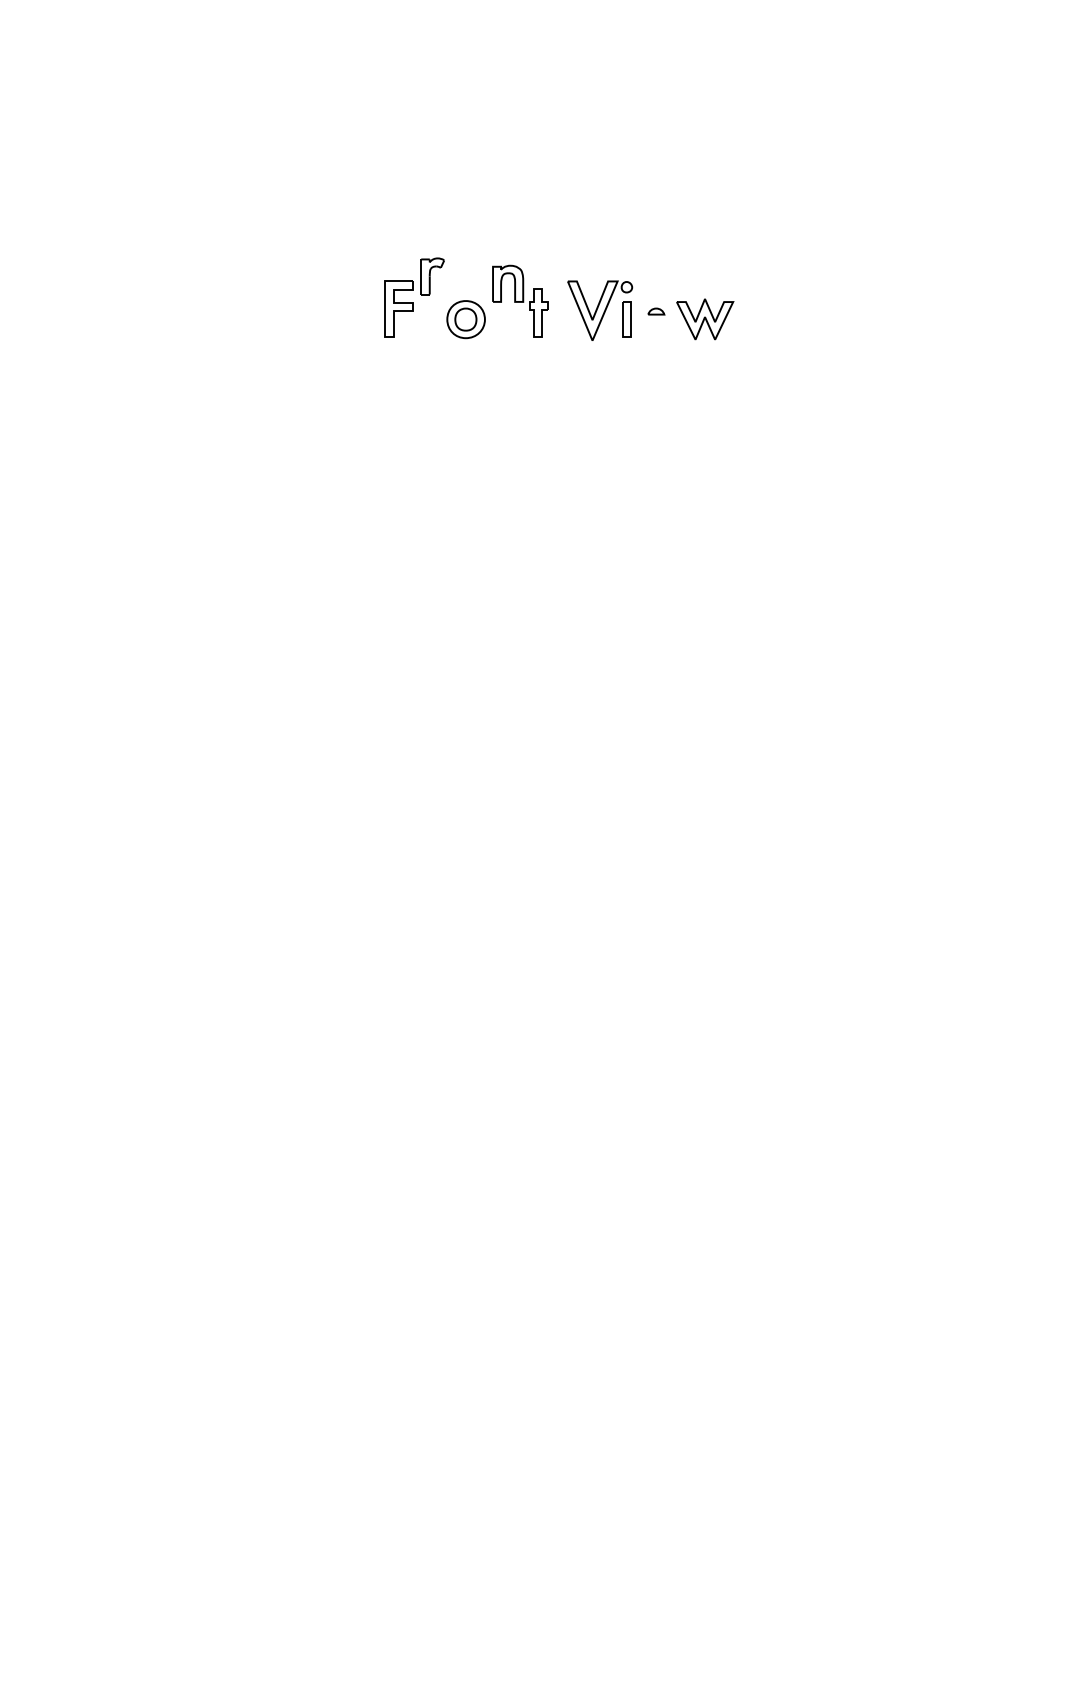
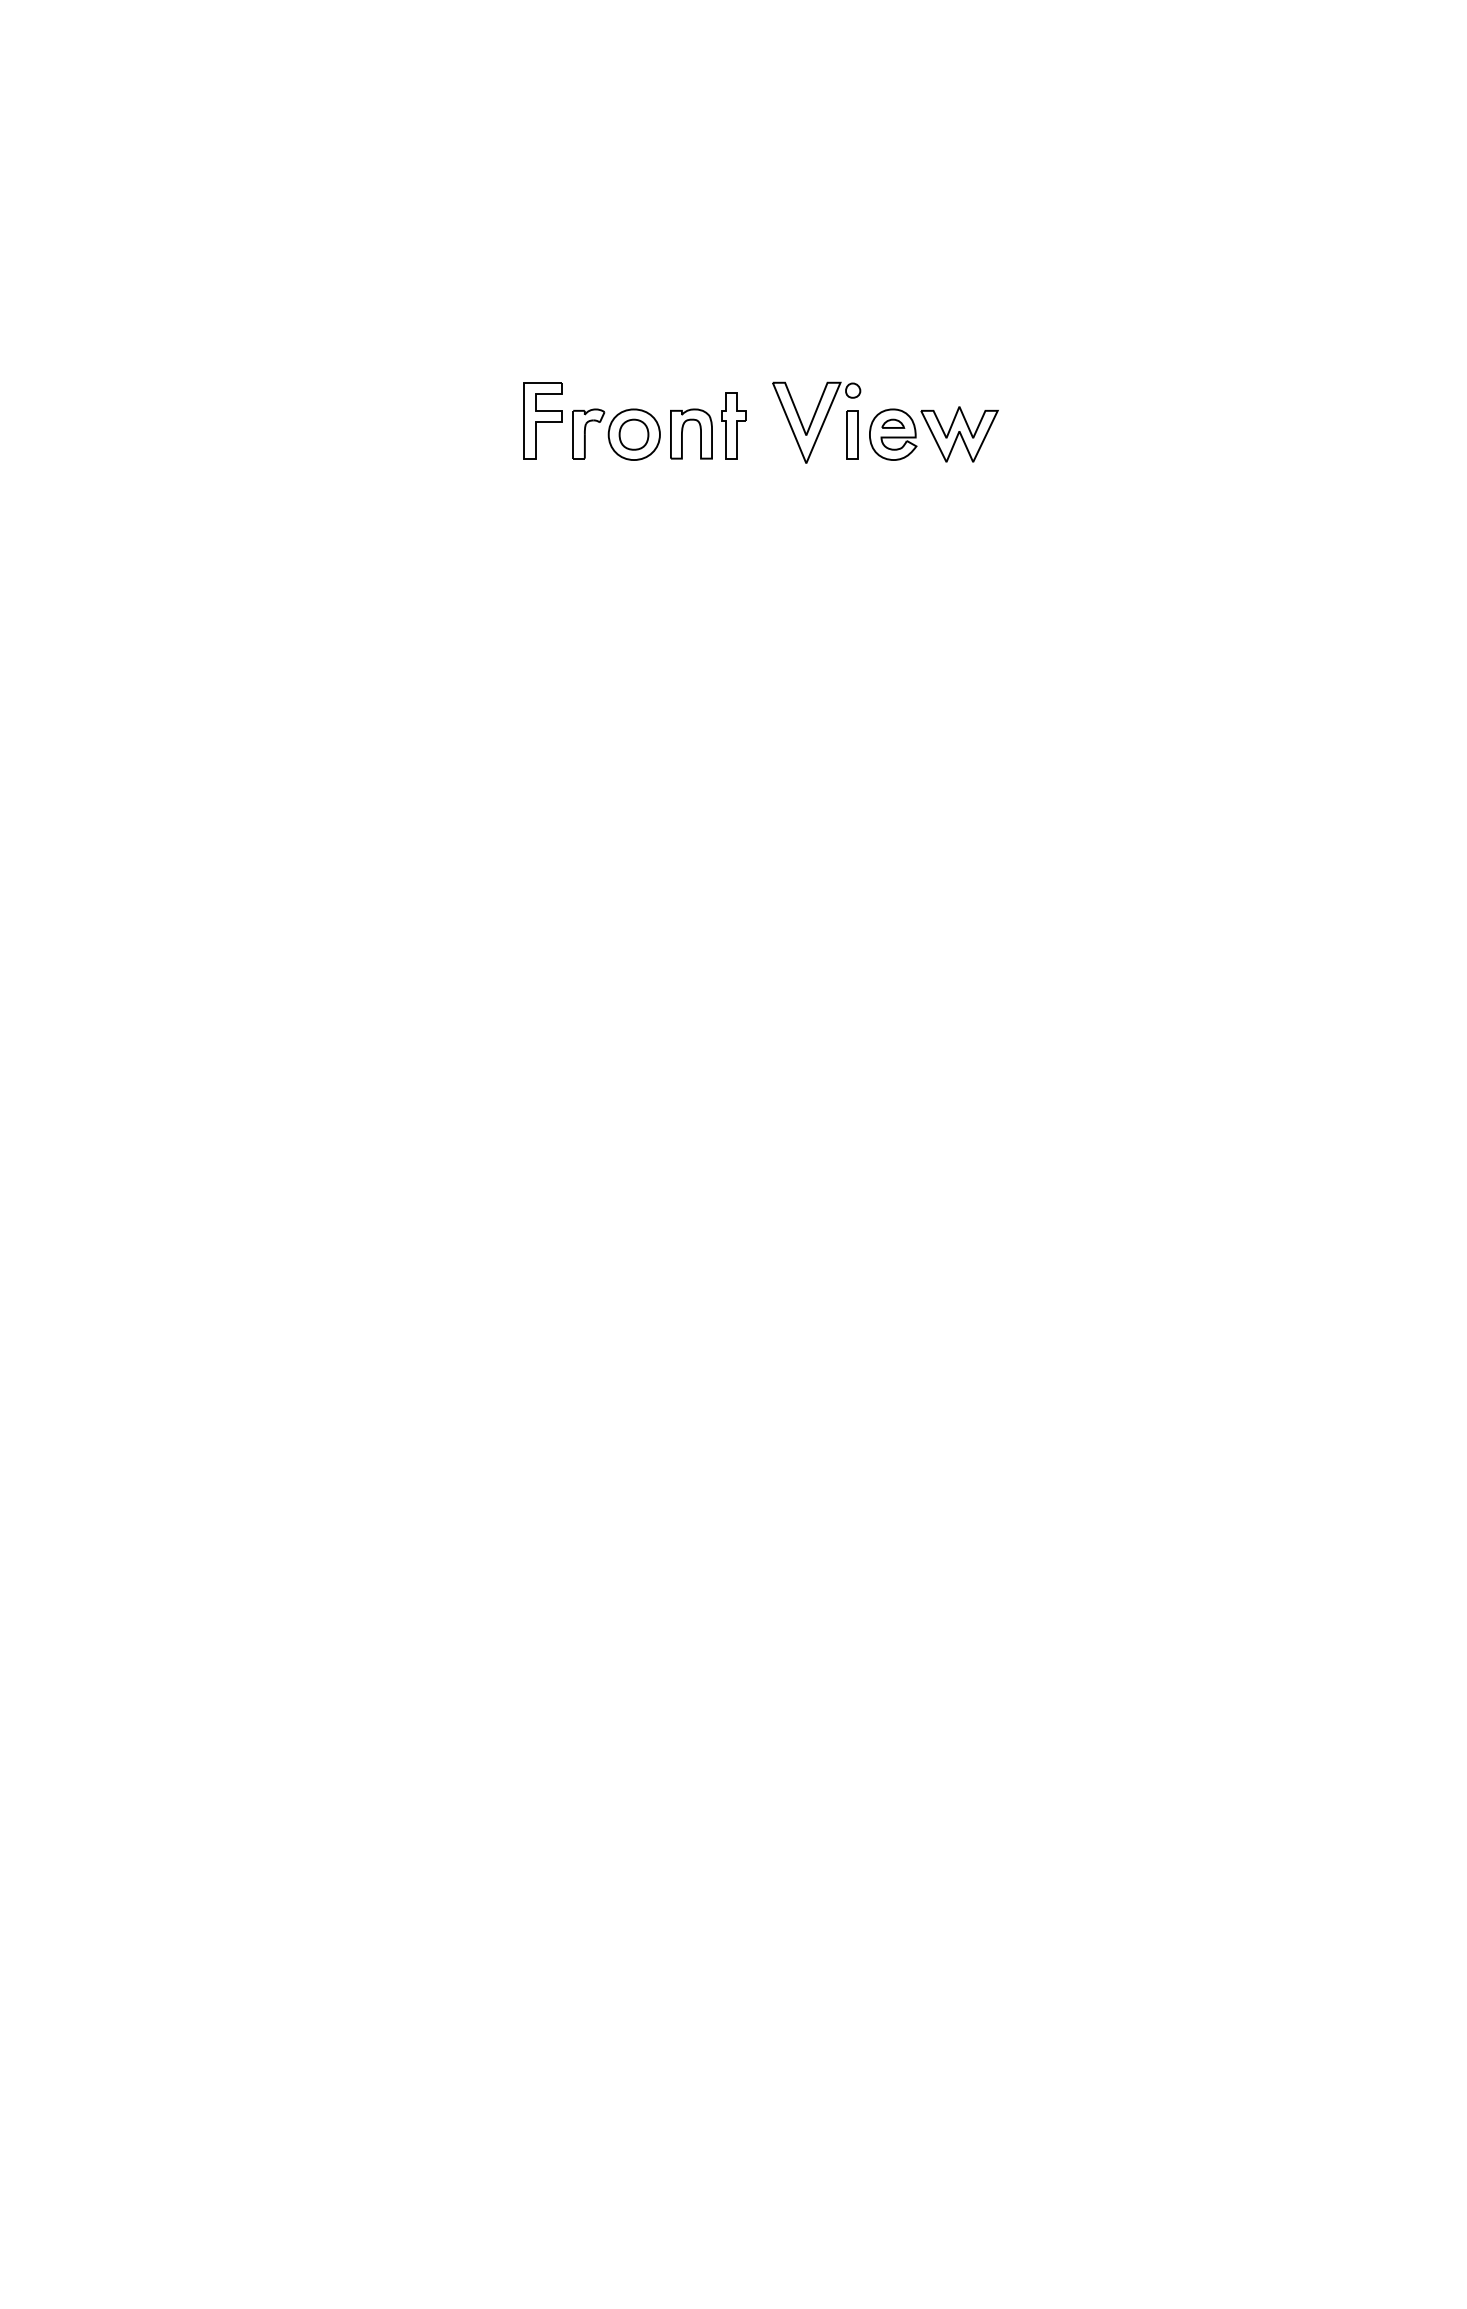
part: (432, 276) -> (588, 433), moved
part: (502, 281) -> (683, 430), moved
part: (656, 319) -> (893, 434), added

